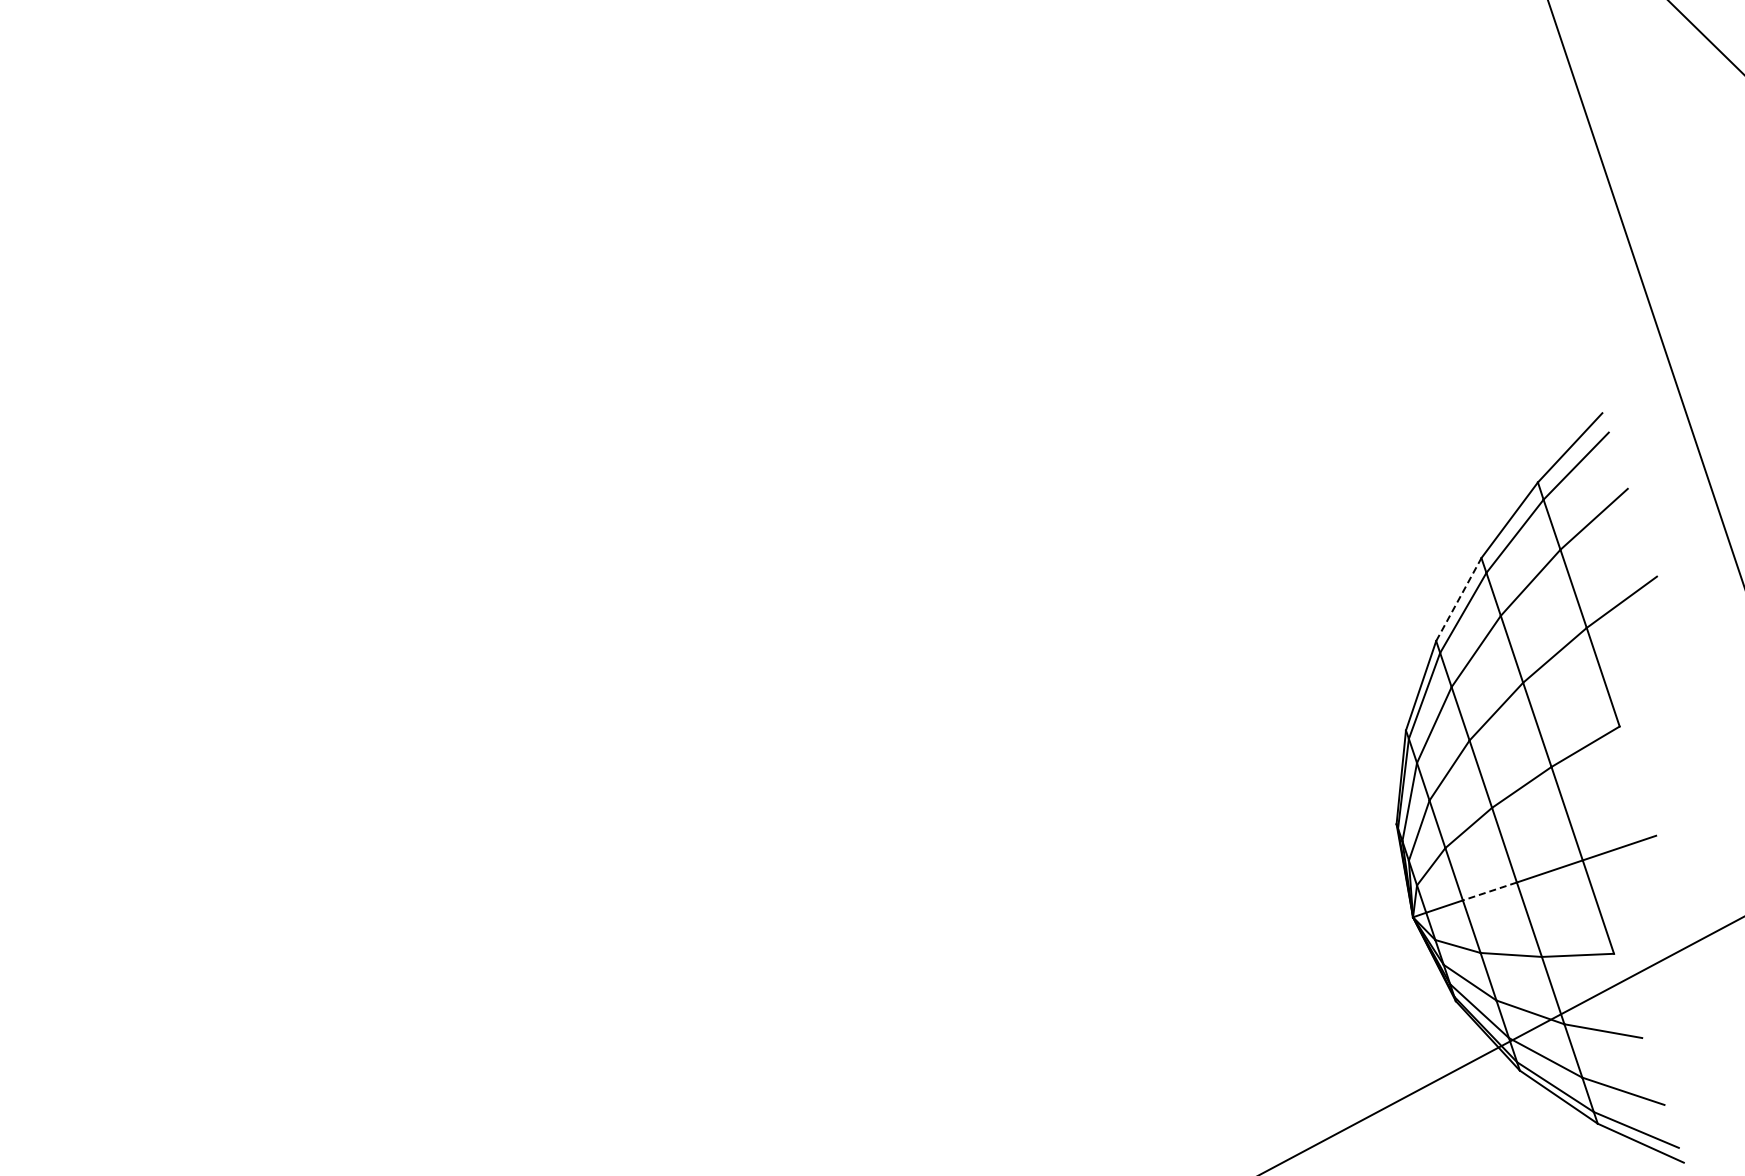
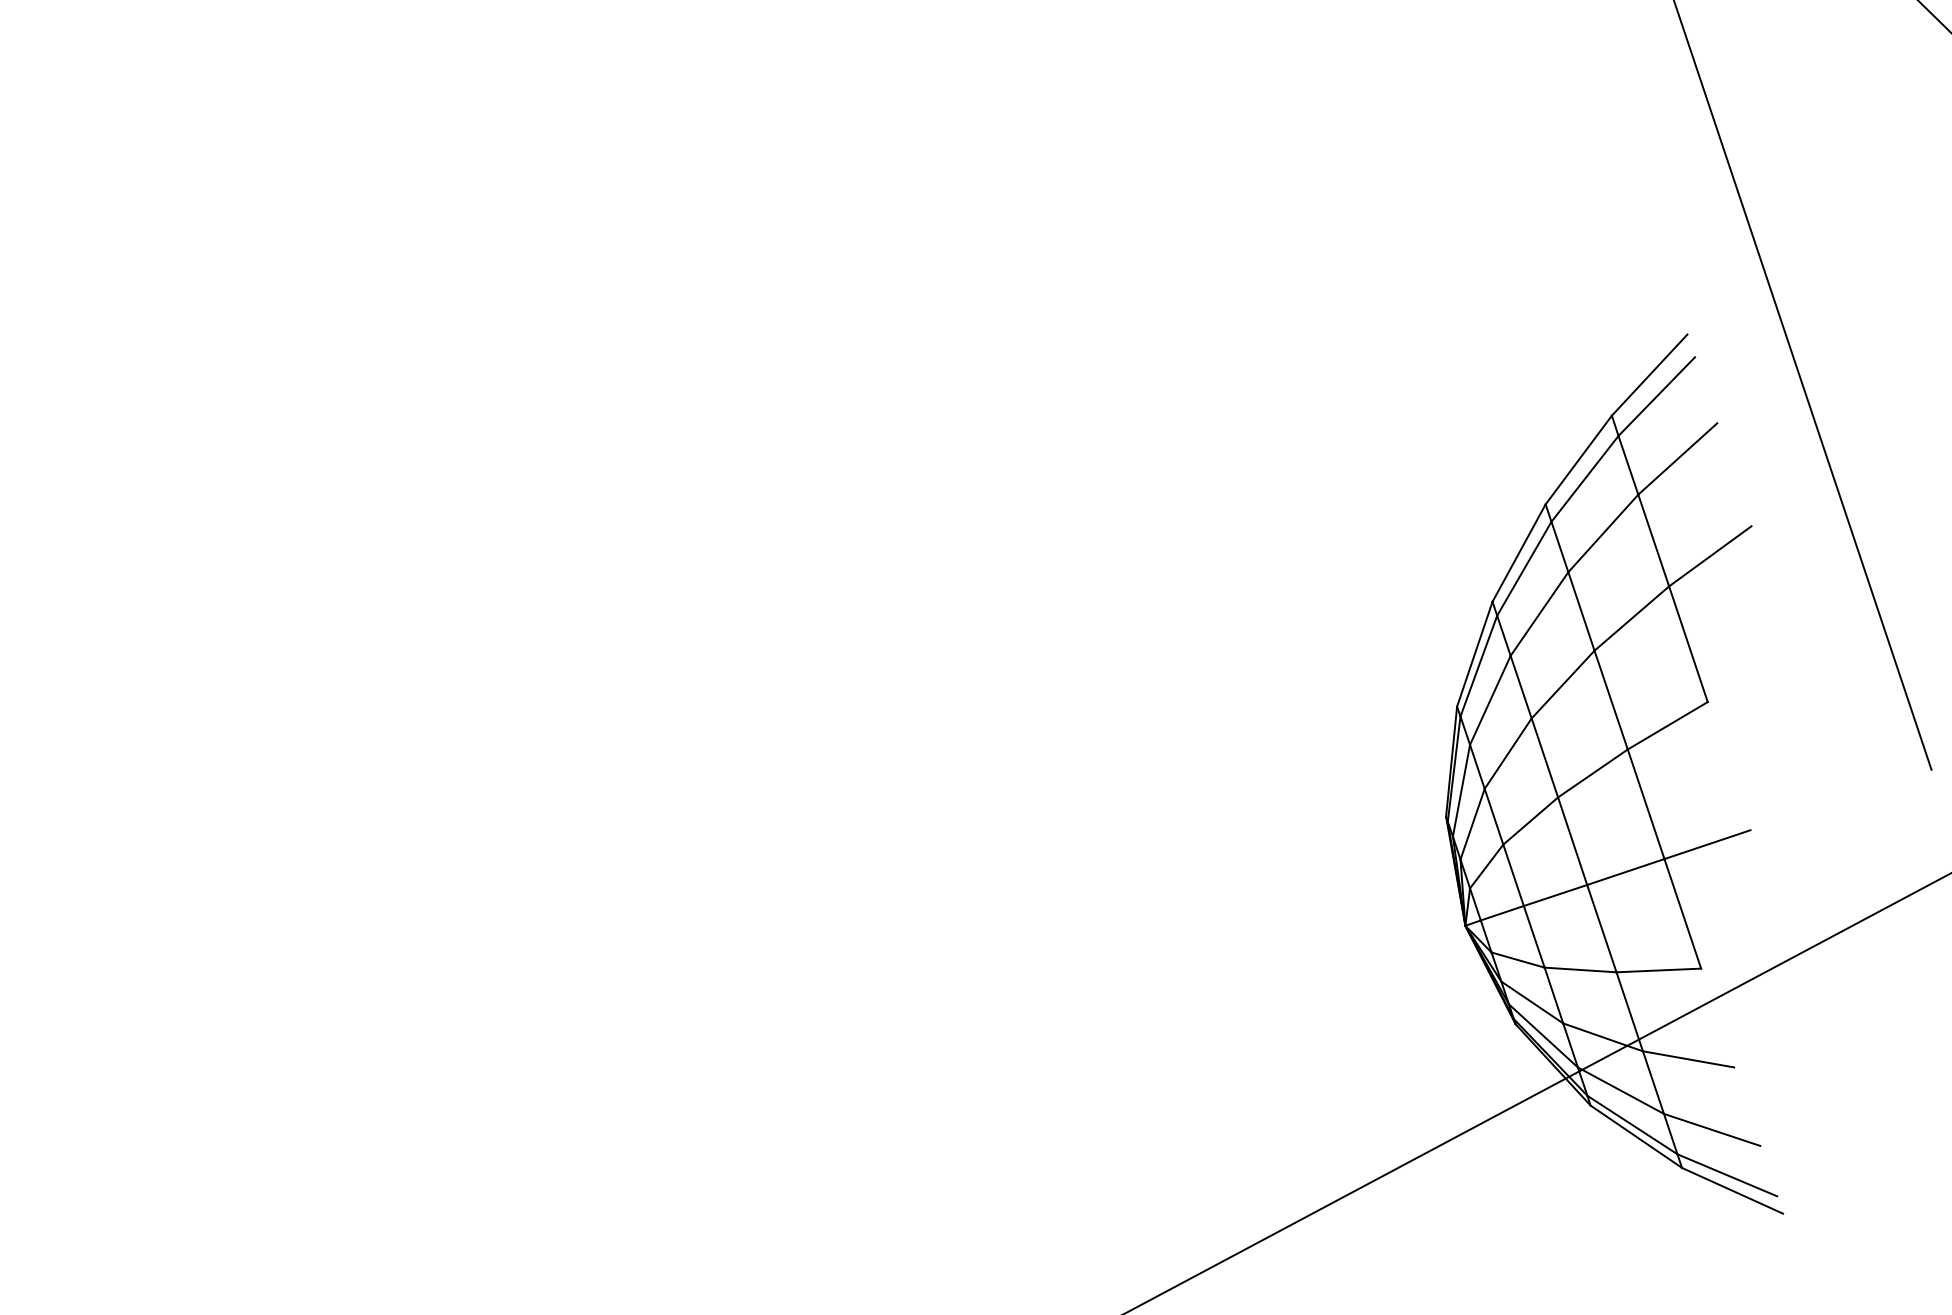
line: (1459, 599) -> (1519, 553), dashed -> solid
line: (1489, 891) -> (1555, 895), dashed -> solid

